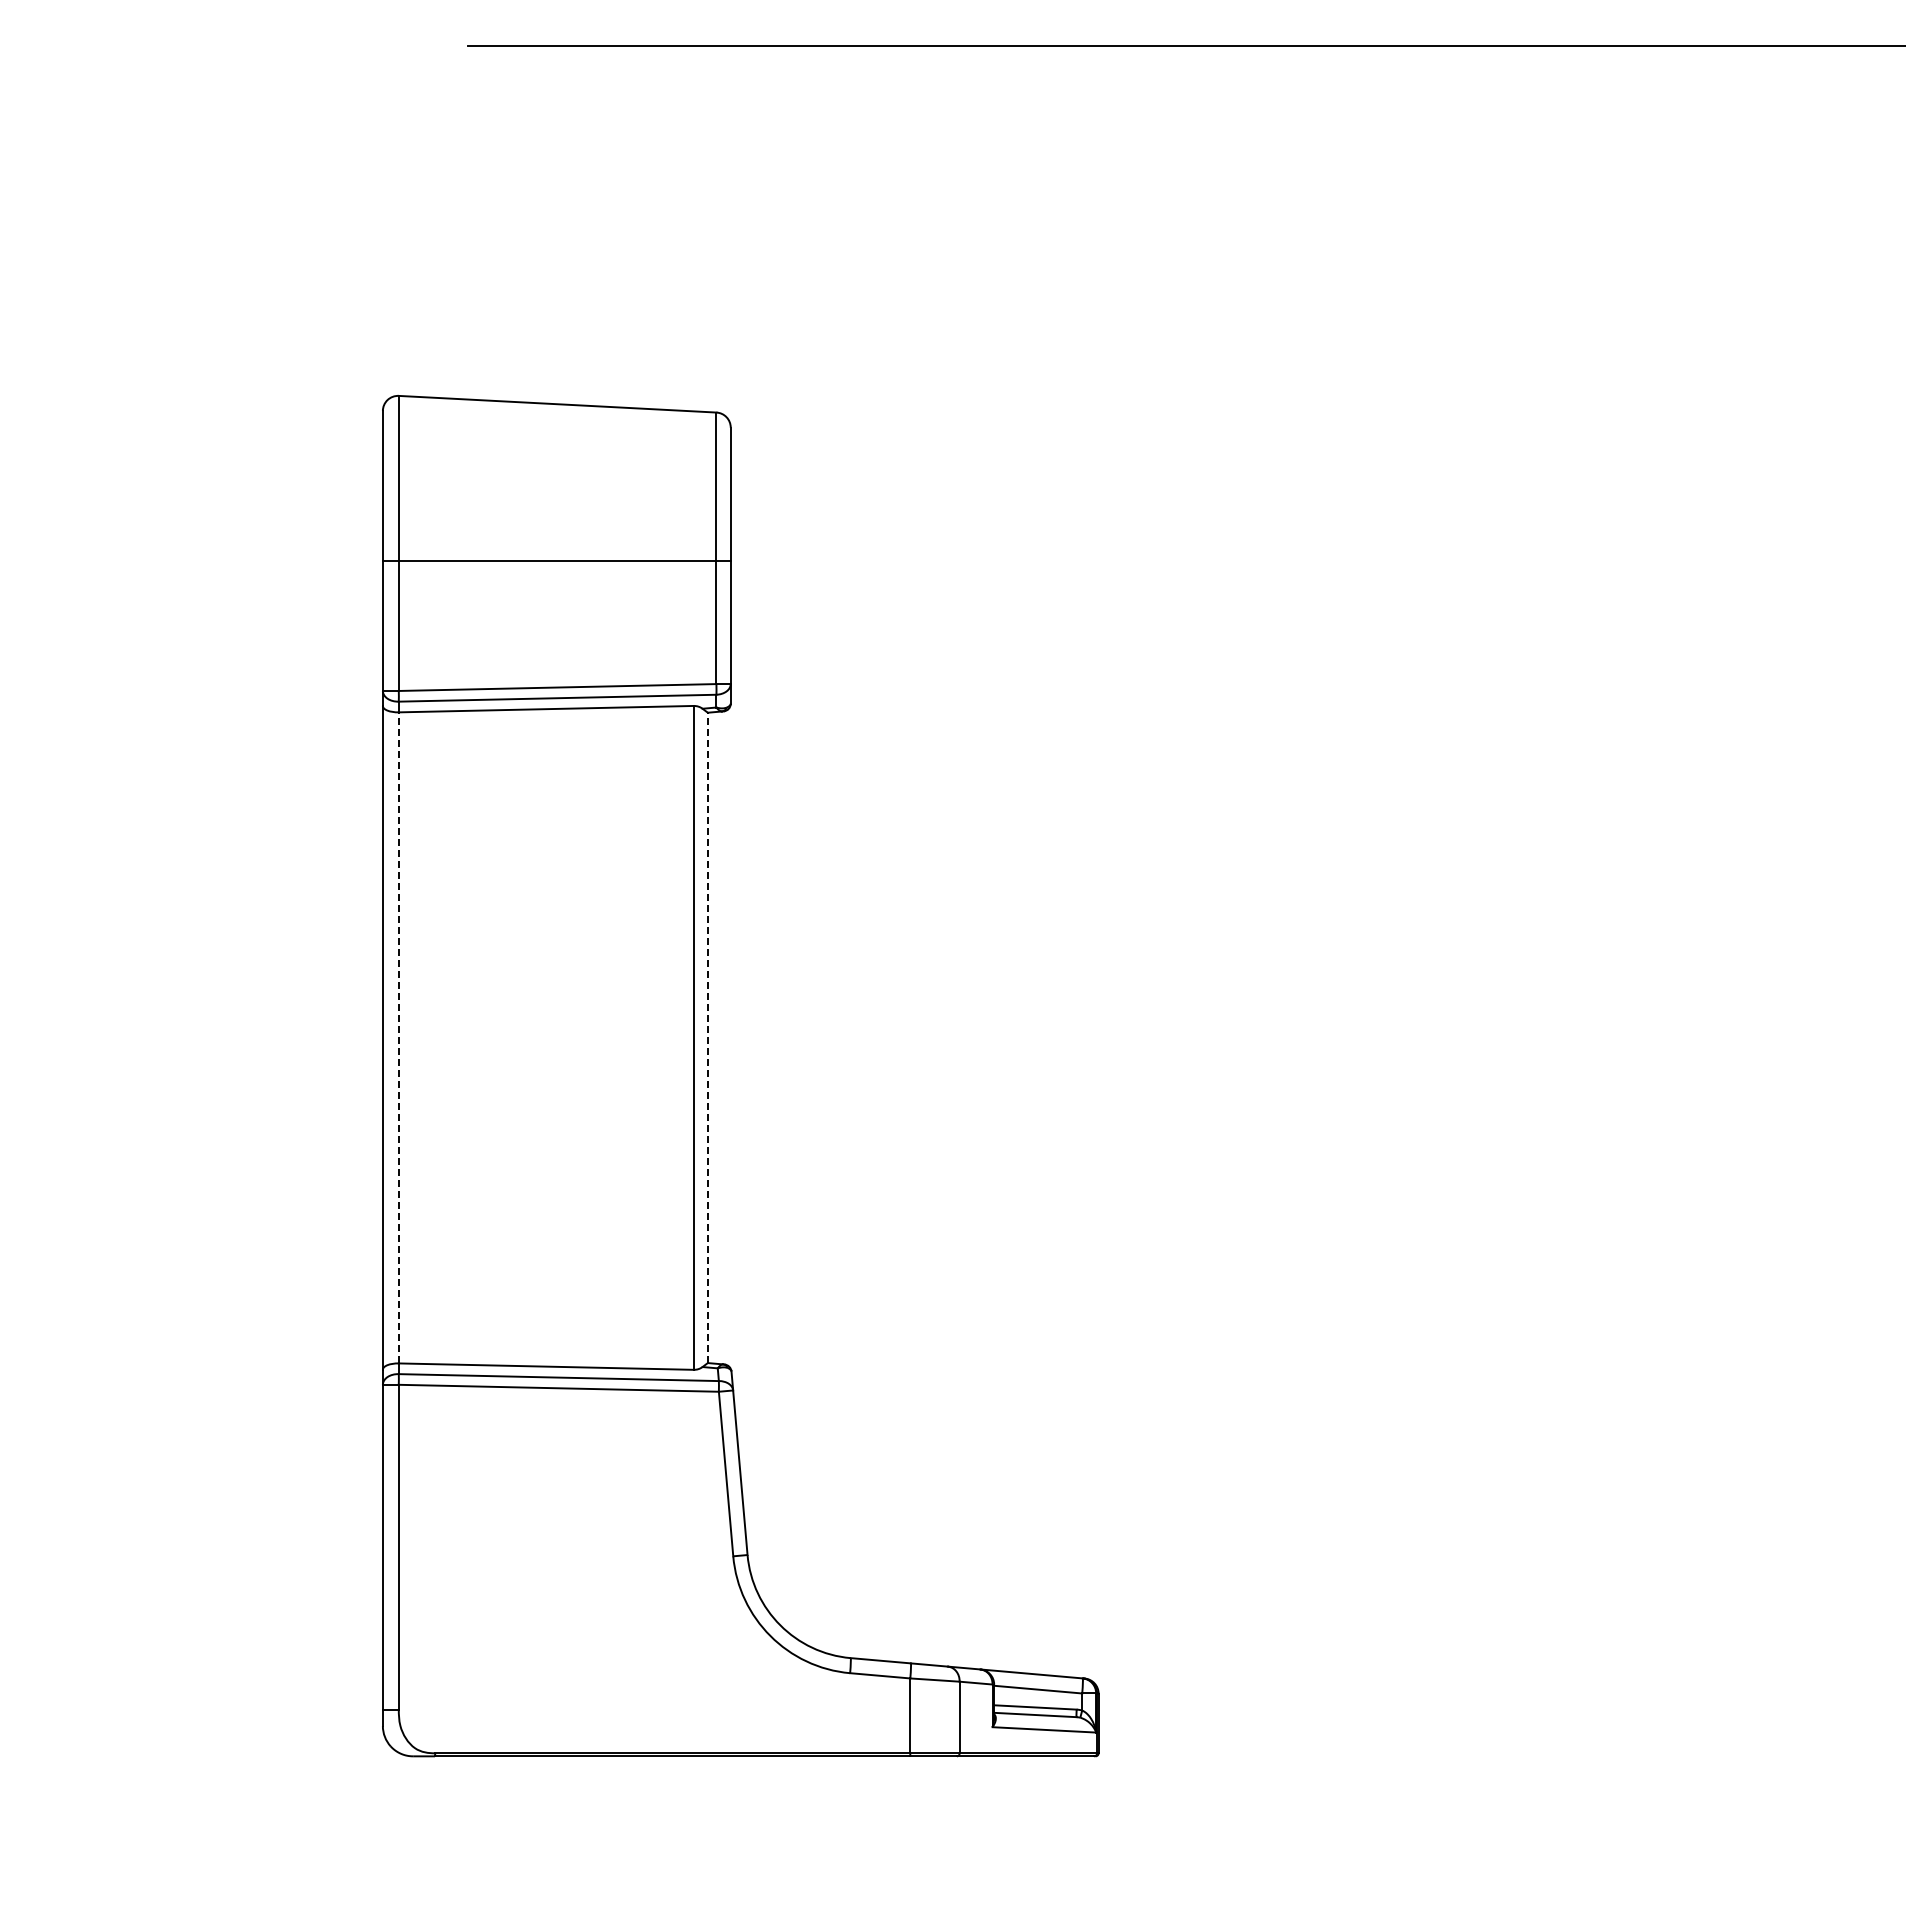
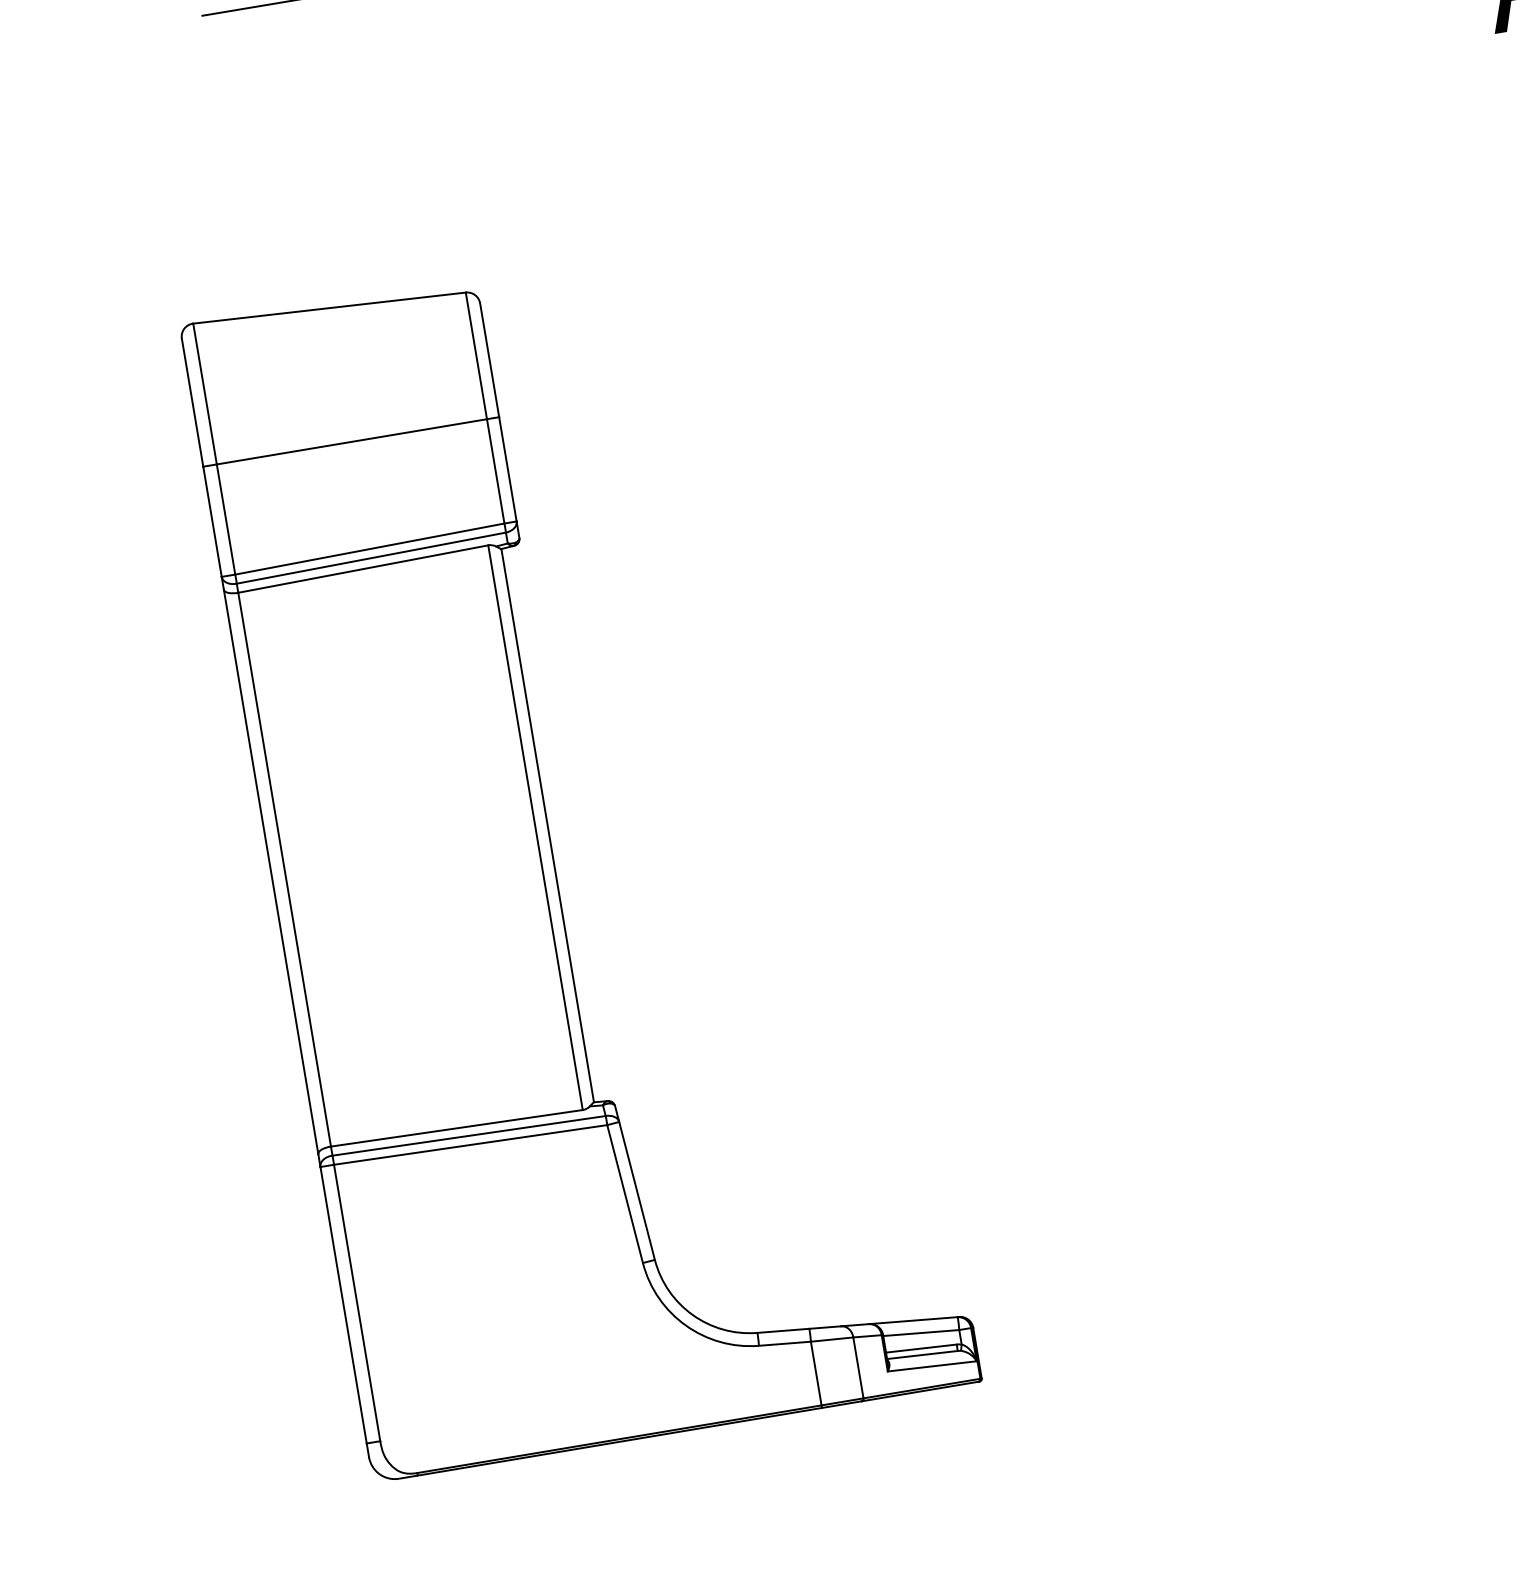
line: (398, 1037) -> (284, 869), dashed -> solid
line: (708, 1037) -> (548, 825), dashed -> solid

